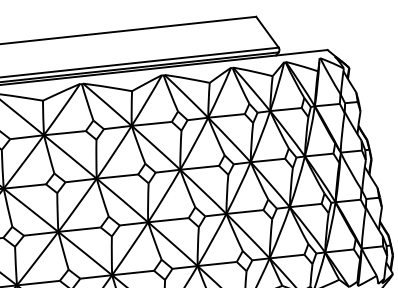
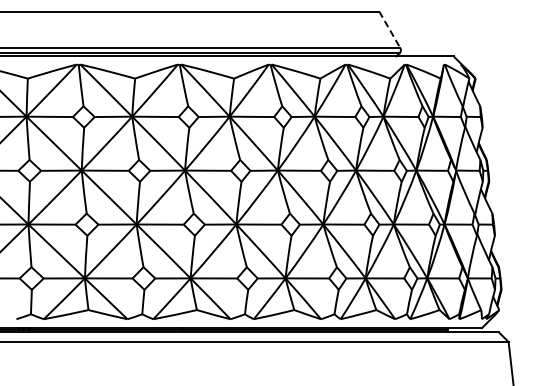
line: (268, 32) -> (390, 30), solid -> dashed

